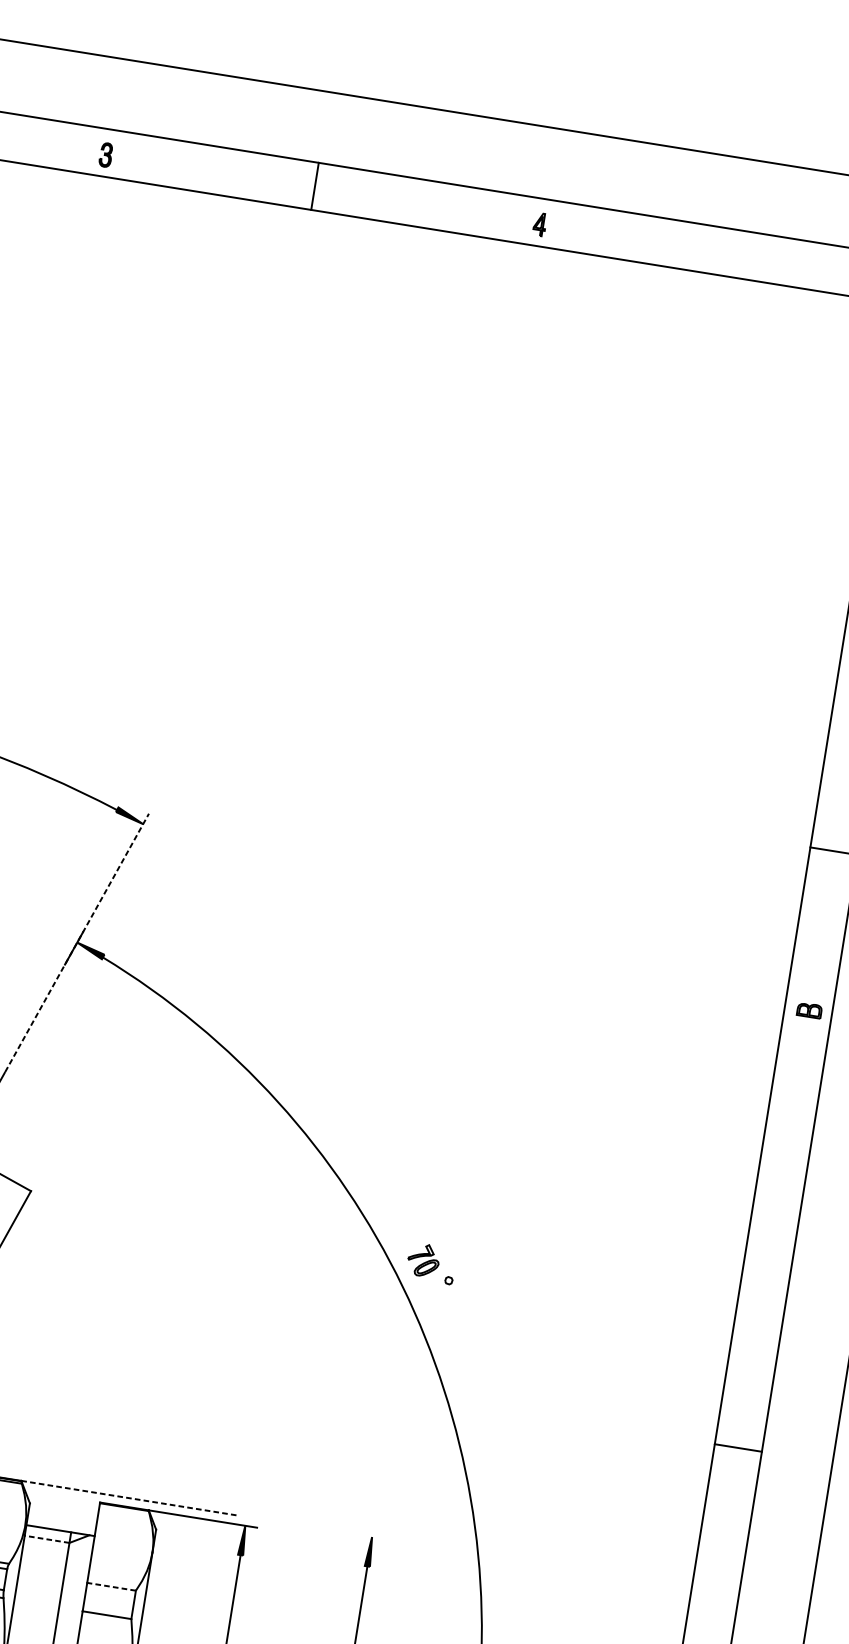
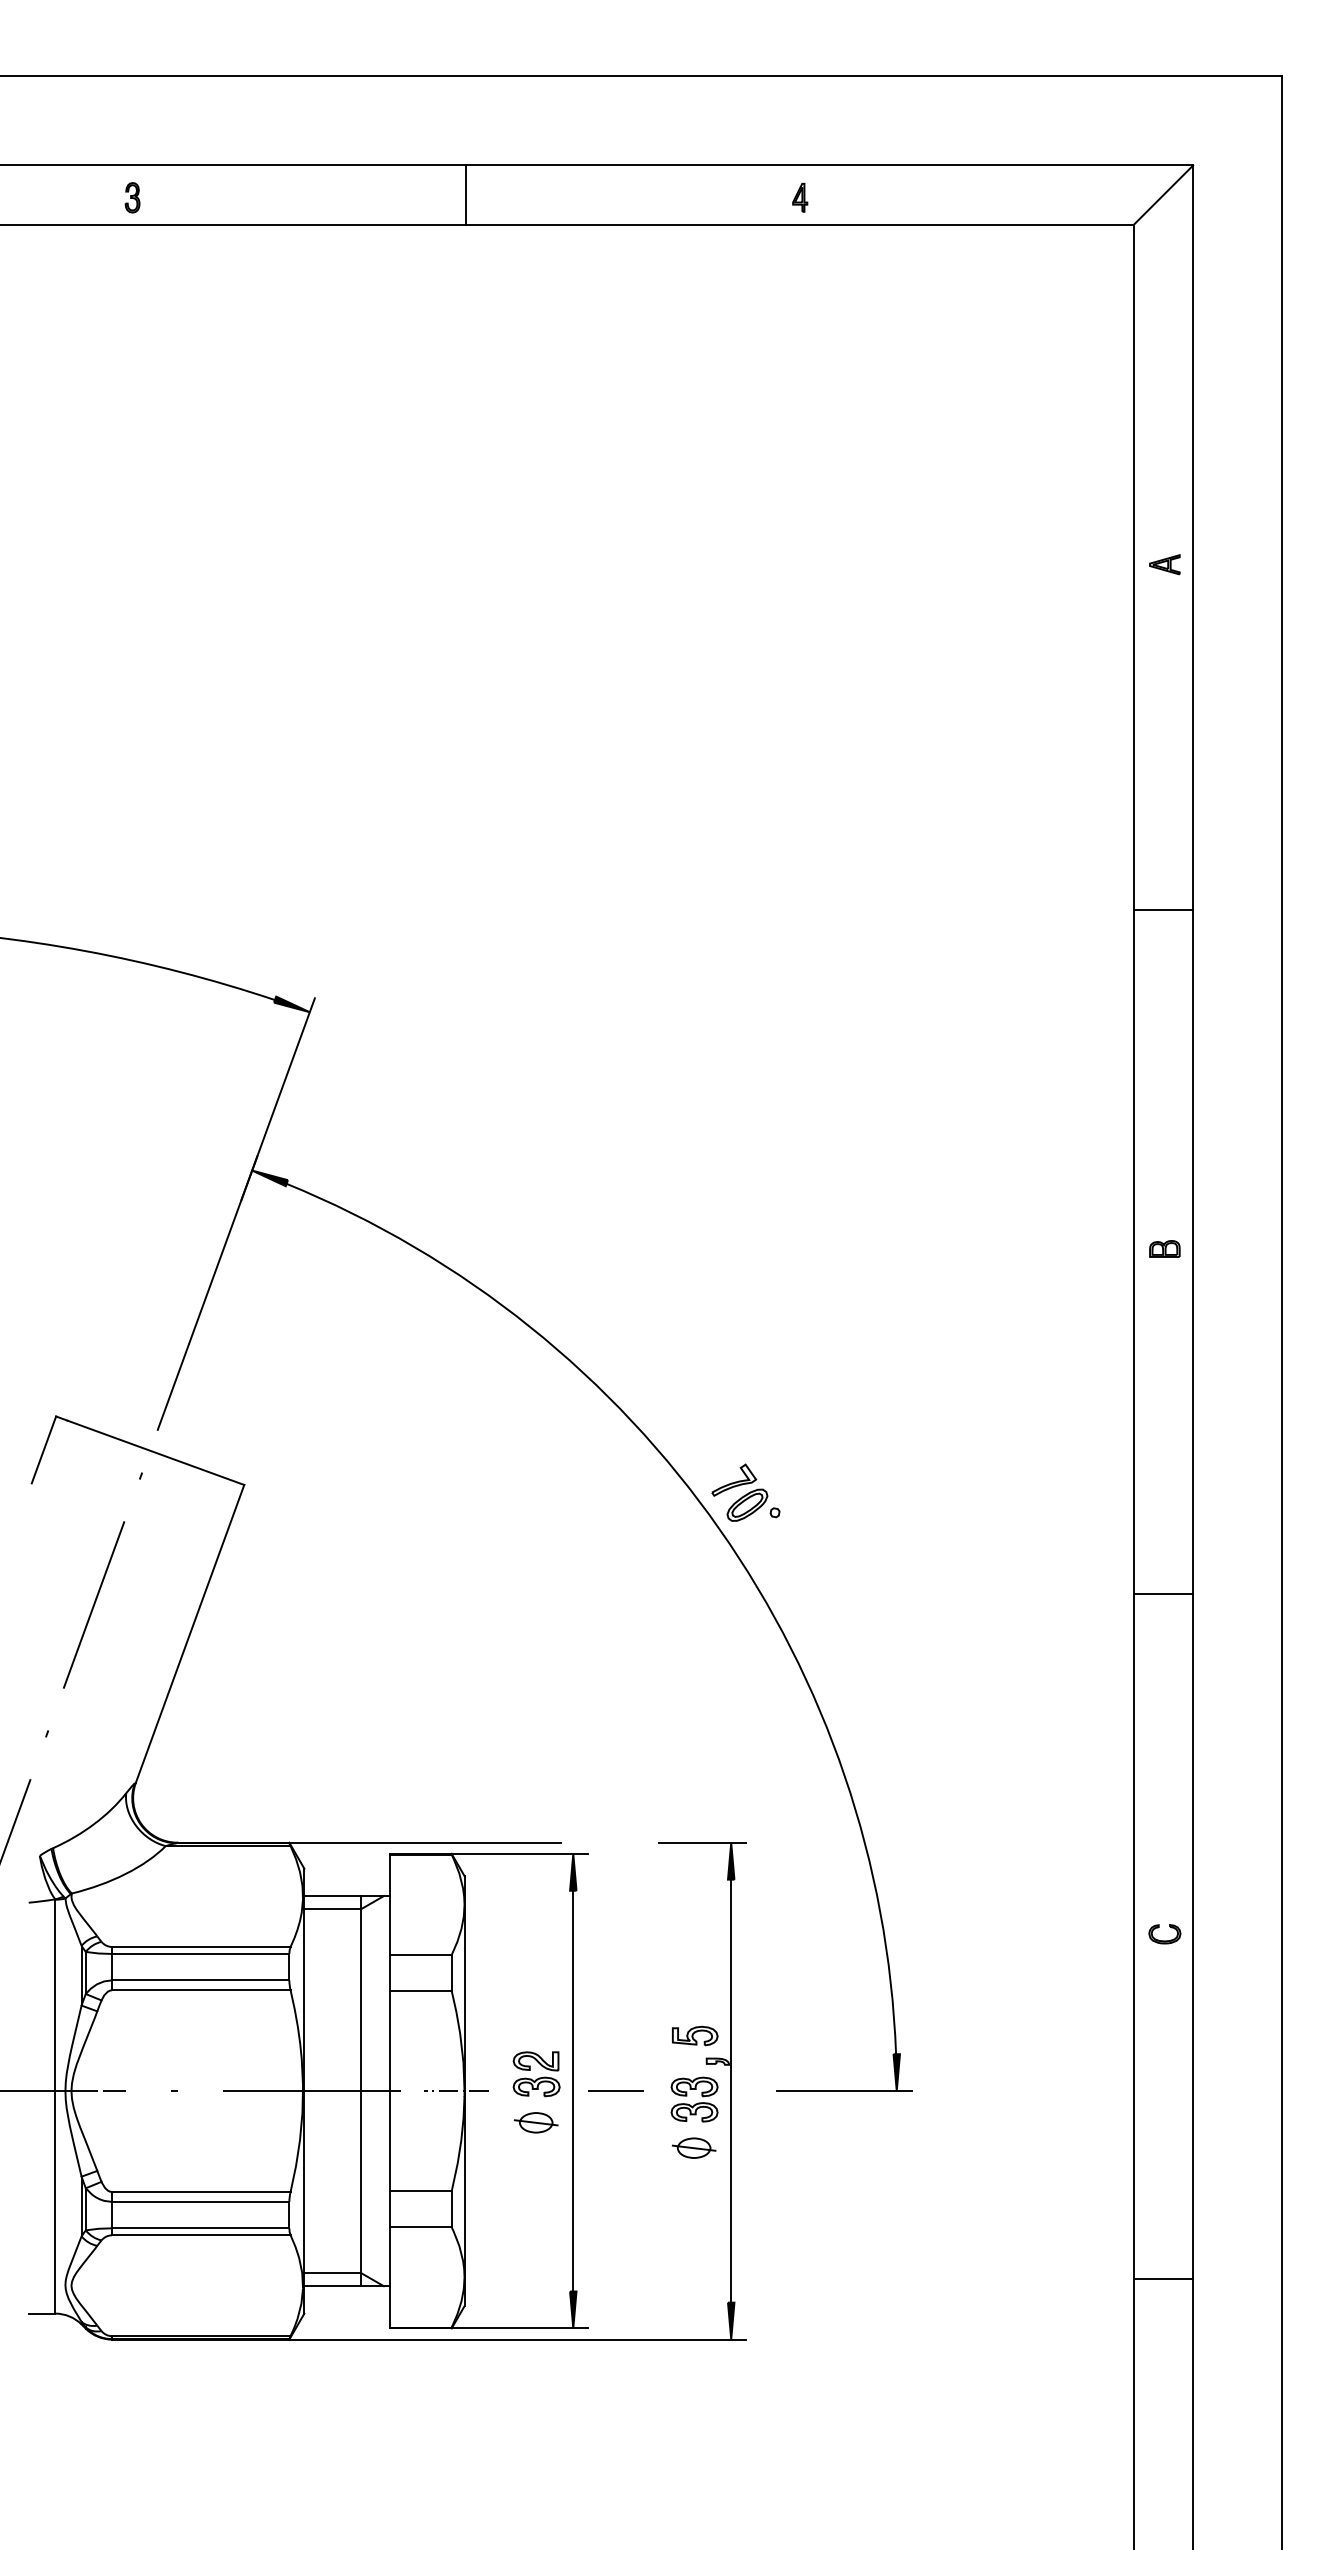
line: (315, 185) -> (466, 194), moved
part: (540, 224) -> (800, 197), moved
line: (77, 943) -> (252, 1171), dashed -> solid
part: (809, 1010) -> (1164, 1248), moved
part: (423, 1260) -> (739, 1492), size x1.43
line: (738, 1448) -> (1163, 1594), moved
line: (129, 1498) -> (425, 1842), dashed -> solid
line: (349, 1533) -> (702, 1842), added
line: (47, 1539) -> (332, 1909), dashed -> solid
line: (111, 1587) -> (421, 1955), dashed -> solid

